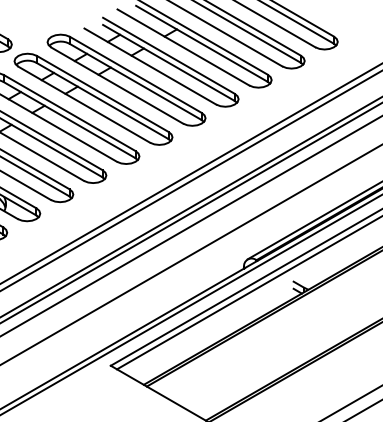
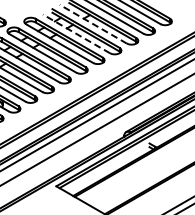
line: (183, 47) -> (93, 24), solid -> dashed
line: (150, 65) -> (76, 33), solid -> dashed

